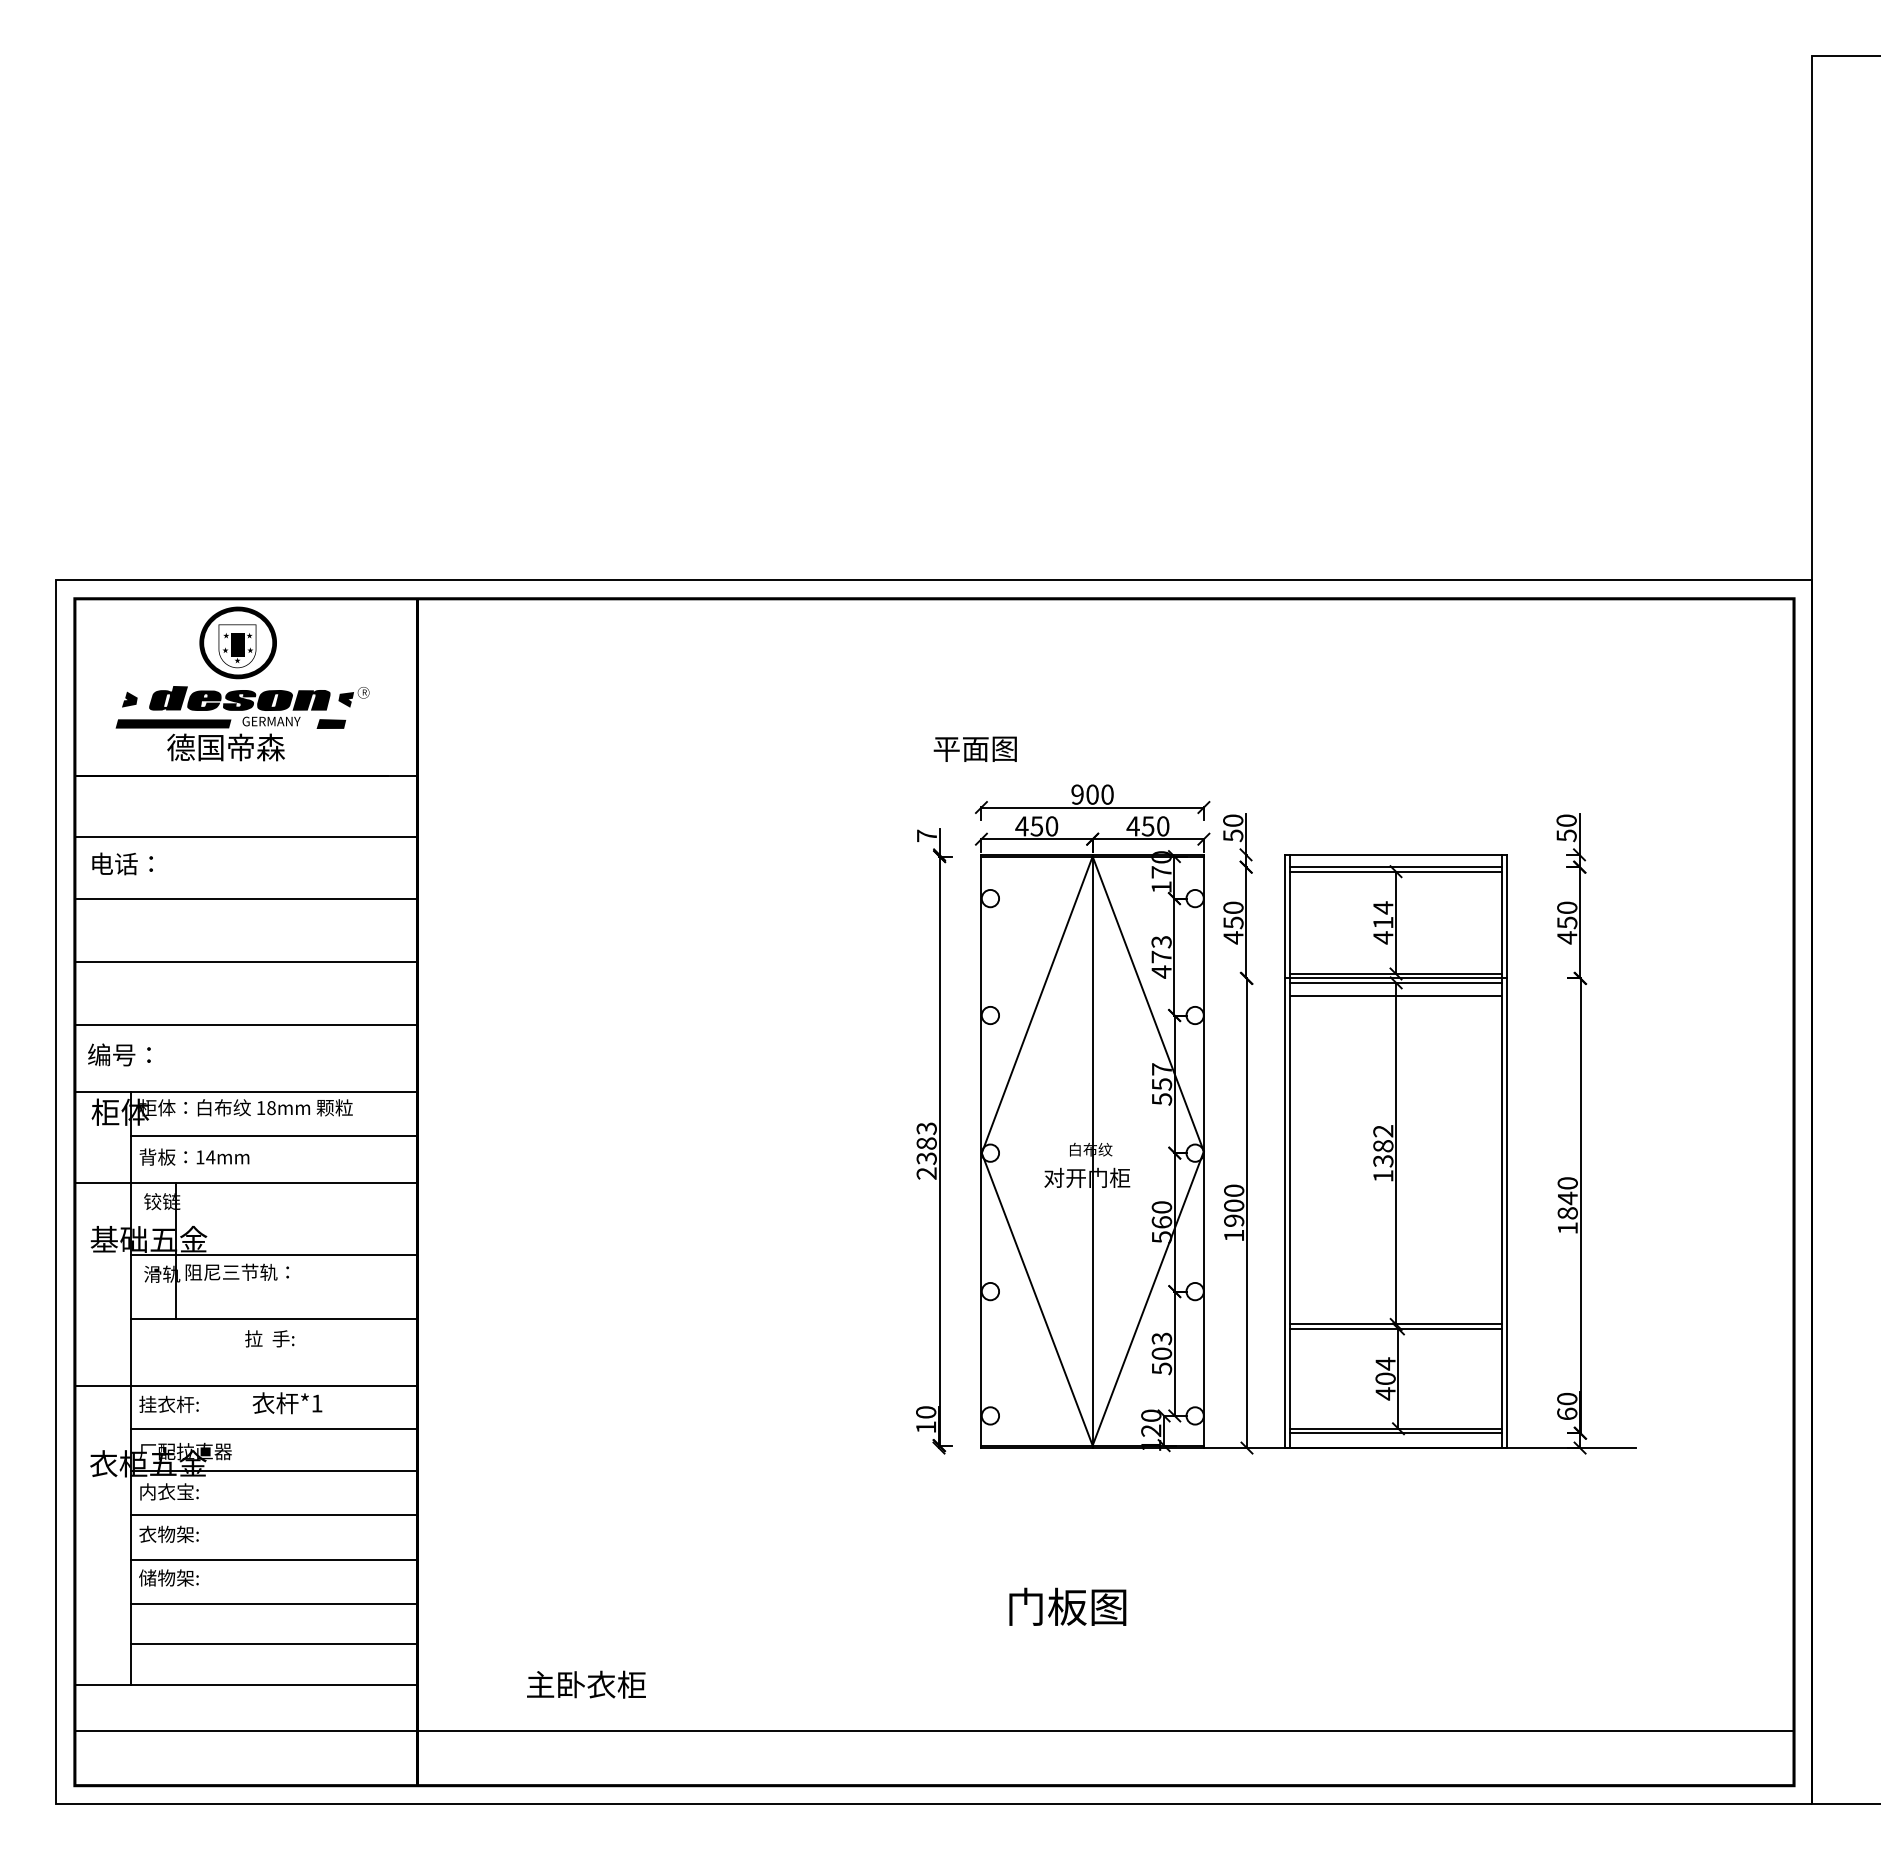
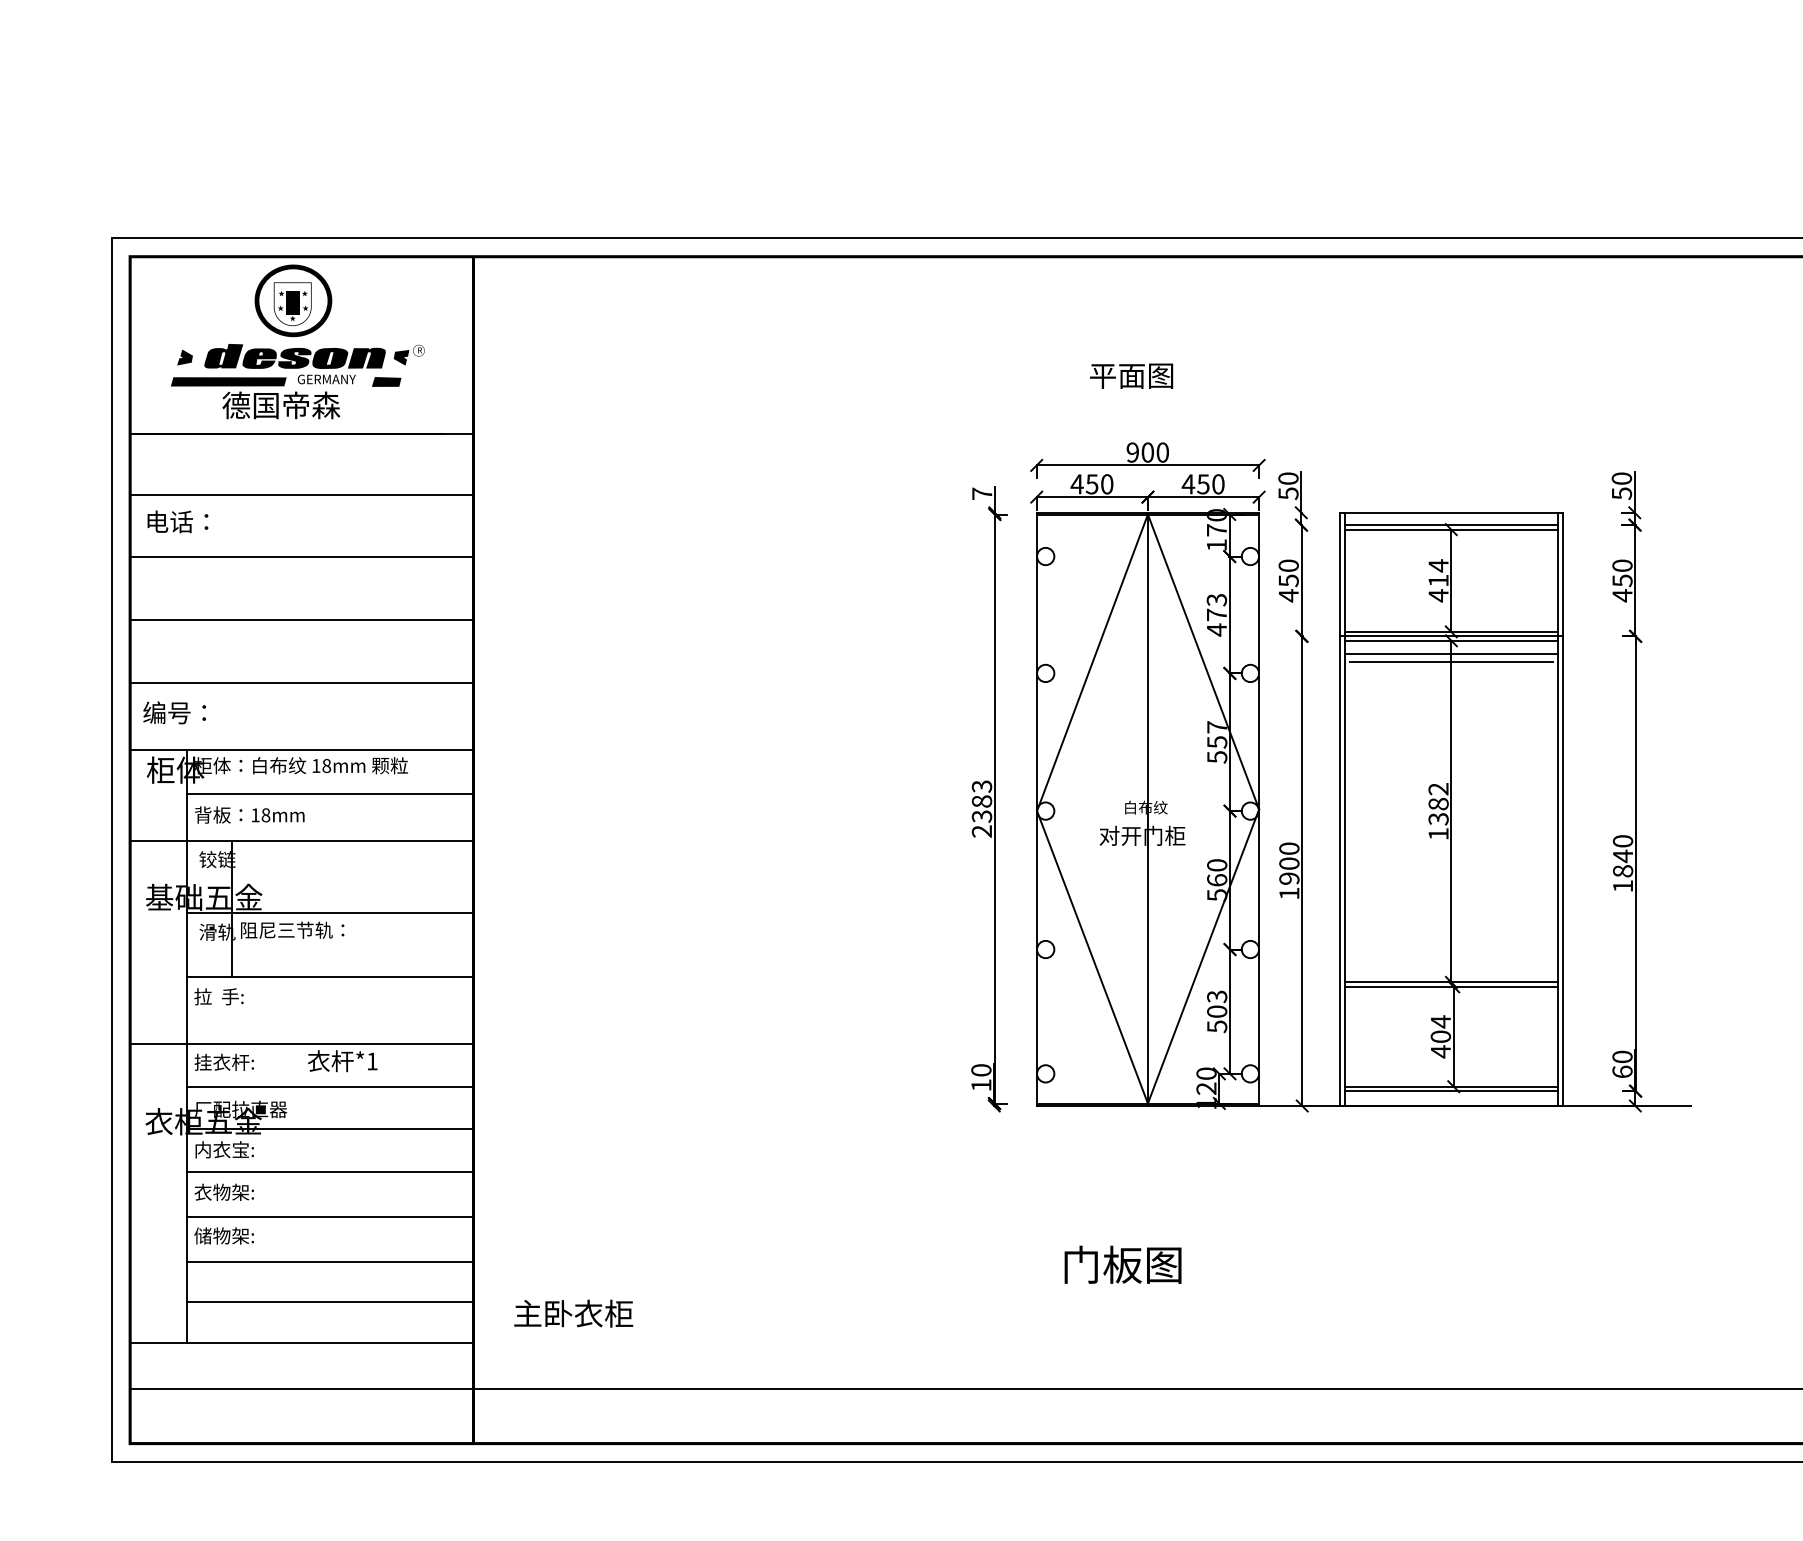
text: (974, 748) -> (1130, 375), moved
line: (1395, 1003) -> (1450, 661), added
text: (210, 1157) -> (265, 815), 14mm -> 18mm
text: (269, 1338) -> (218, 996), moved
text: (586, 1684) -> (573, 1313), moved

